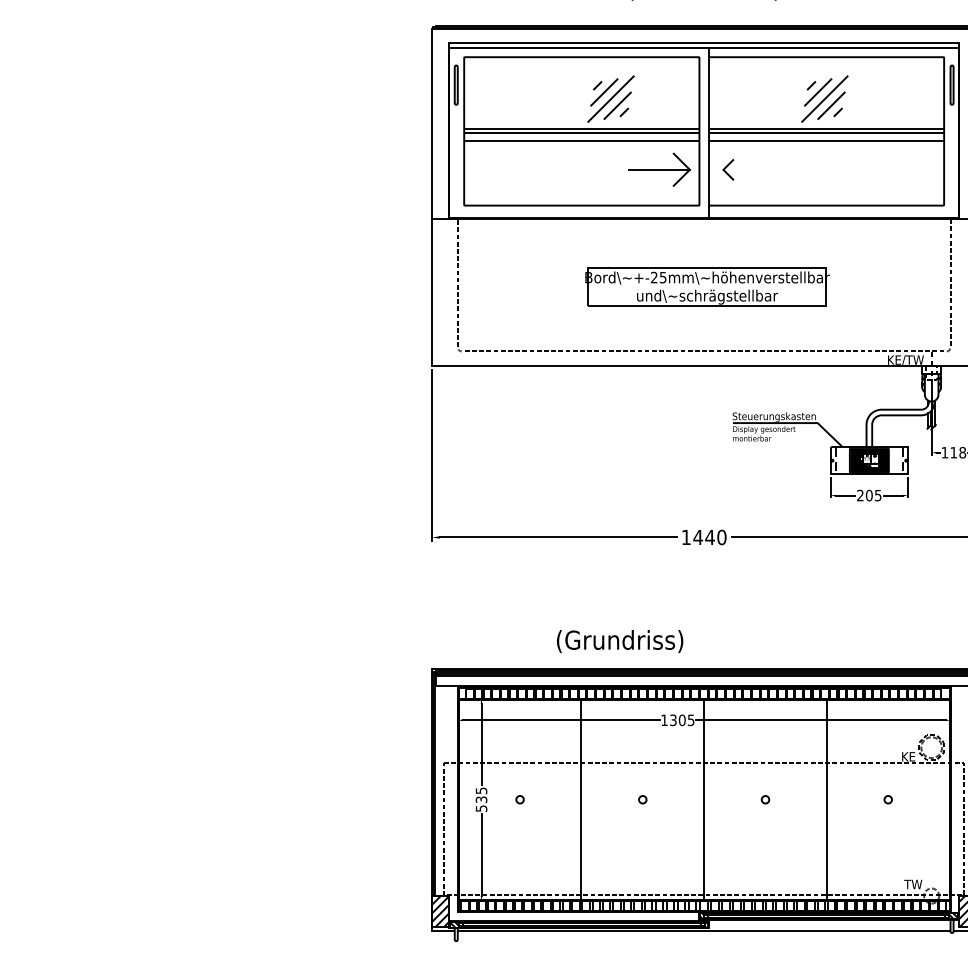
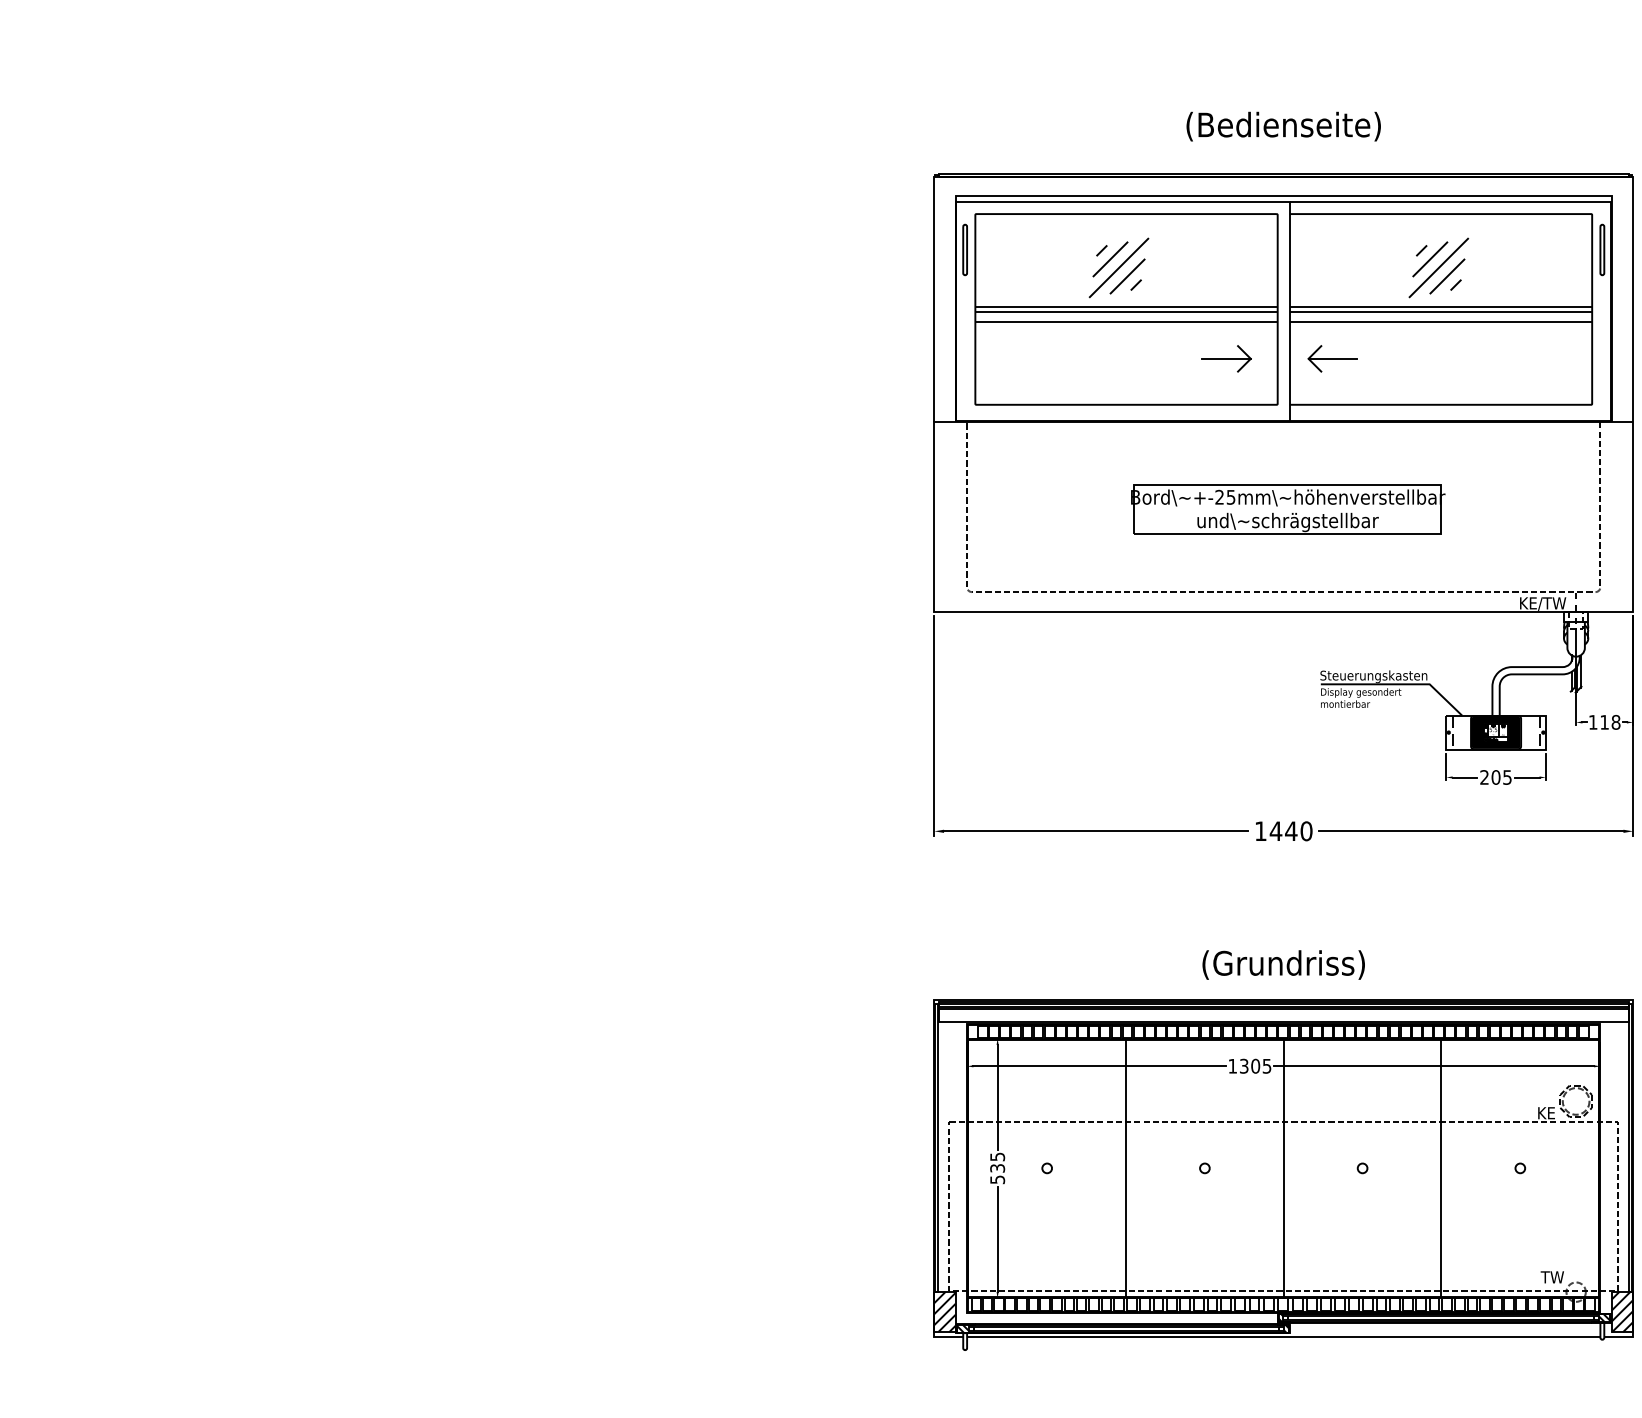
part: (610, 98) -> (1118, 267), moved
part: (659, 169) -> (1226, 358), size x0.62
line: (742, 169) -> (1332, 358), added
text: (619, 641) -> (1283, 964), moved

